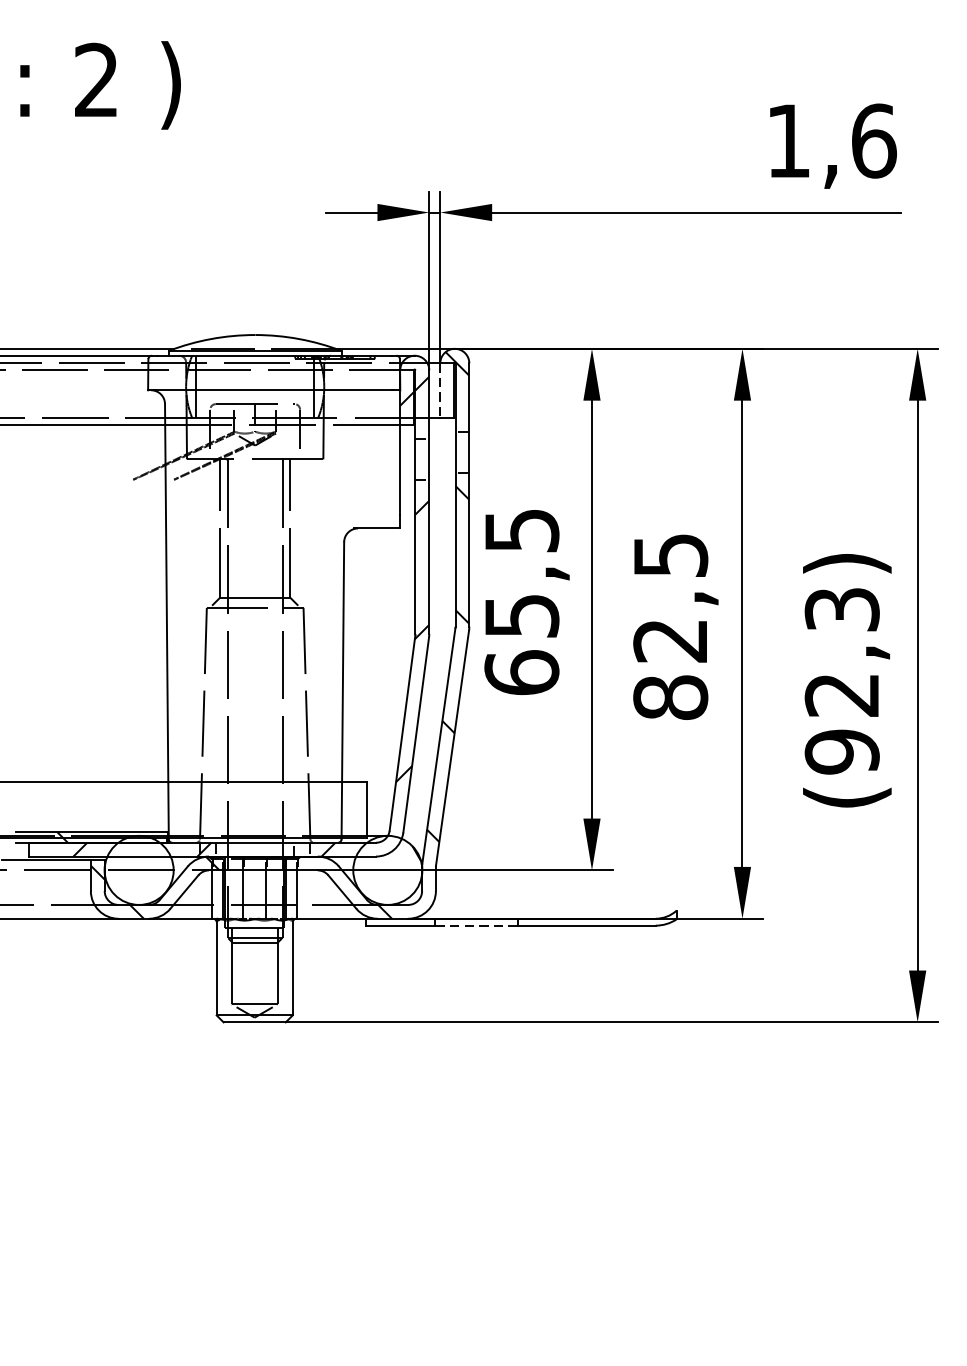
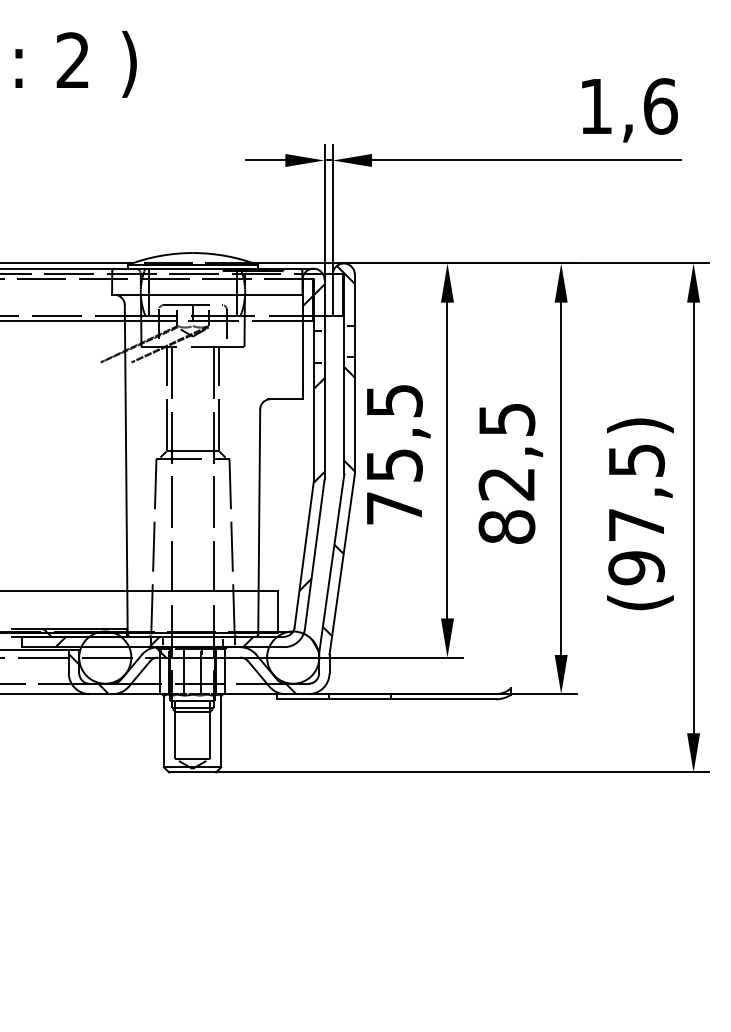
line: (439, 391) -> (332, 295), dashed -> solid
text: (842, 651) -> (636, 492), (92,3) -> (97,5)
text: (521, 673) -> (394, 508), 65,5 -> 75,5
line: (475, 925) -> (359, 699), dashed -> solid

